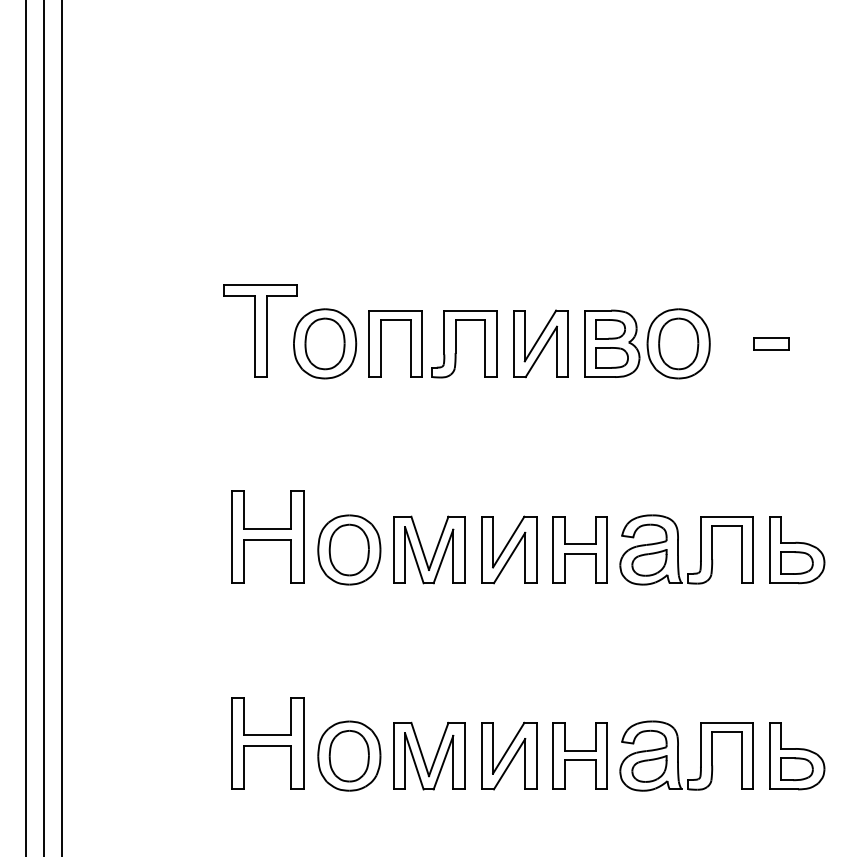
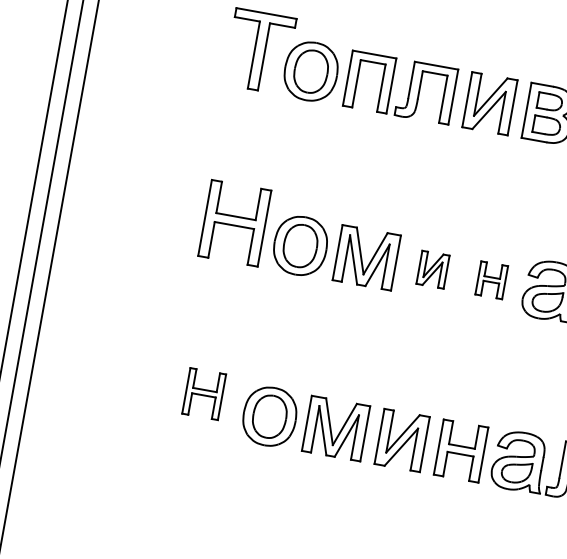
part: (509, 549) -> (433, 269), size x0.6
part: (579, 549) -> (491, 279), size x0.6
part: (267, 743) -> (203, 394), size x0.6

